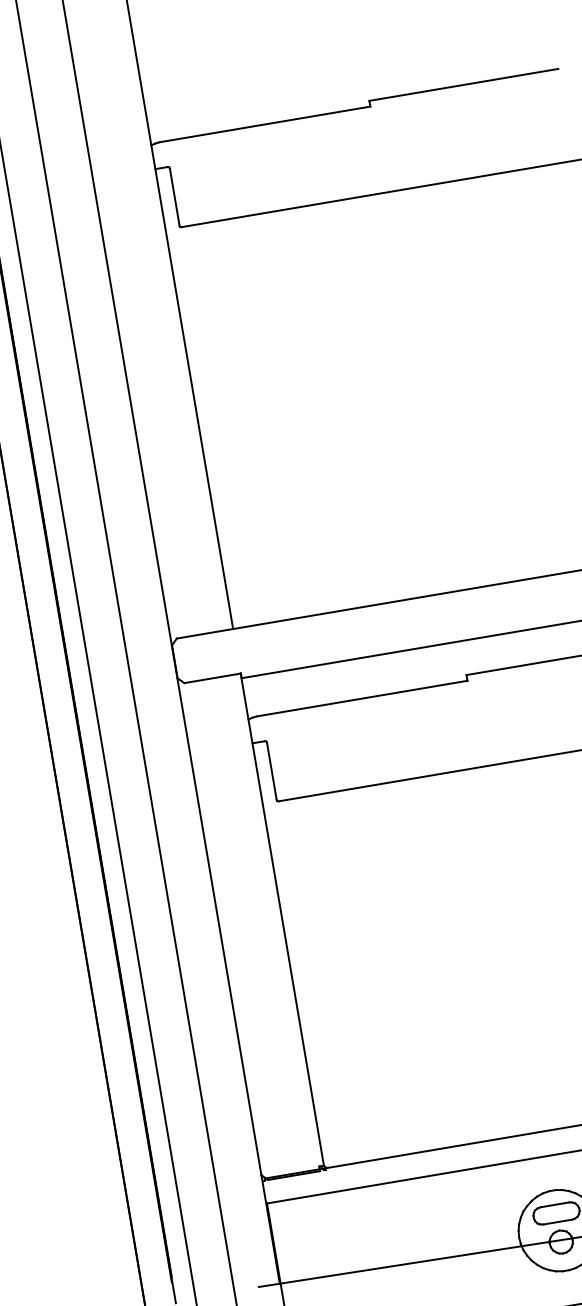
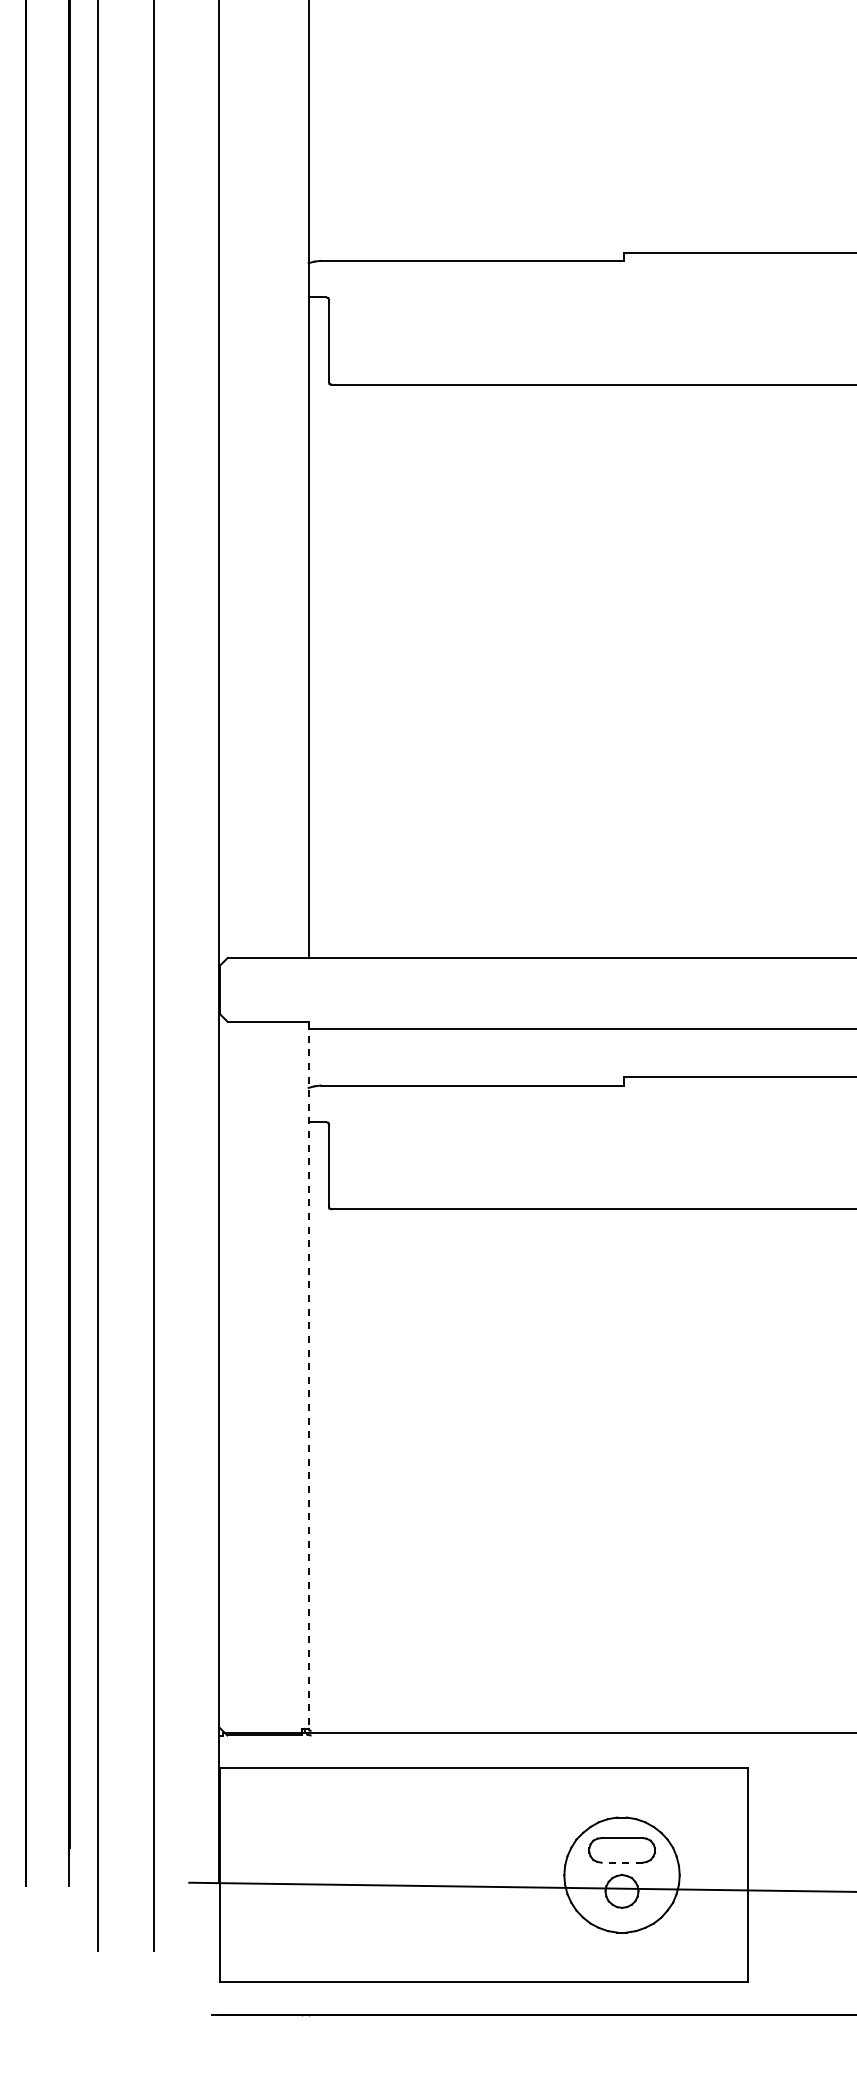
line: (282, 919) -> (308, 1375), solid -> dashed
line: (558, 1221) -> (622, 1862), solid -> dashed

